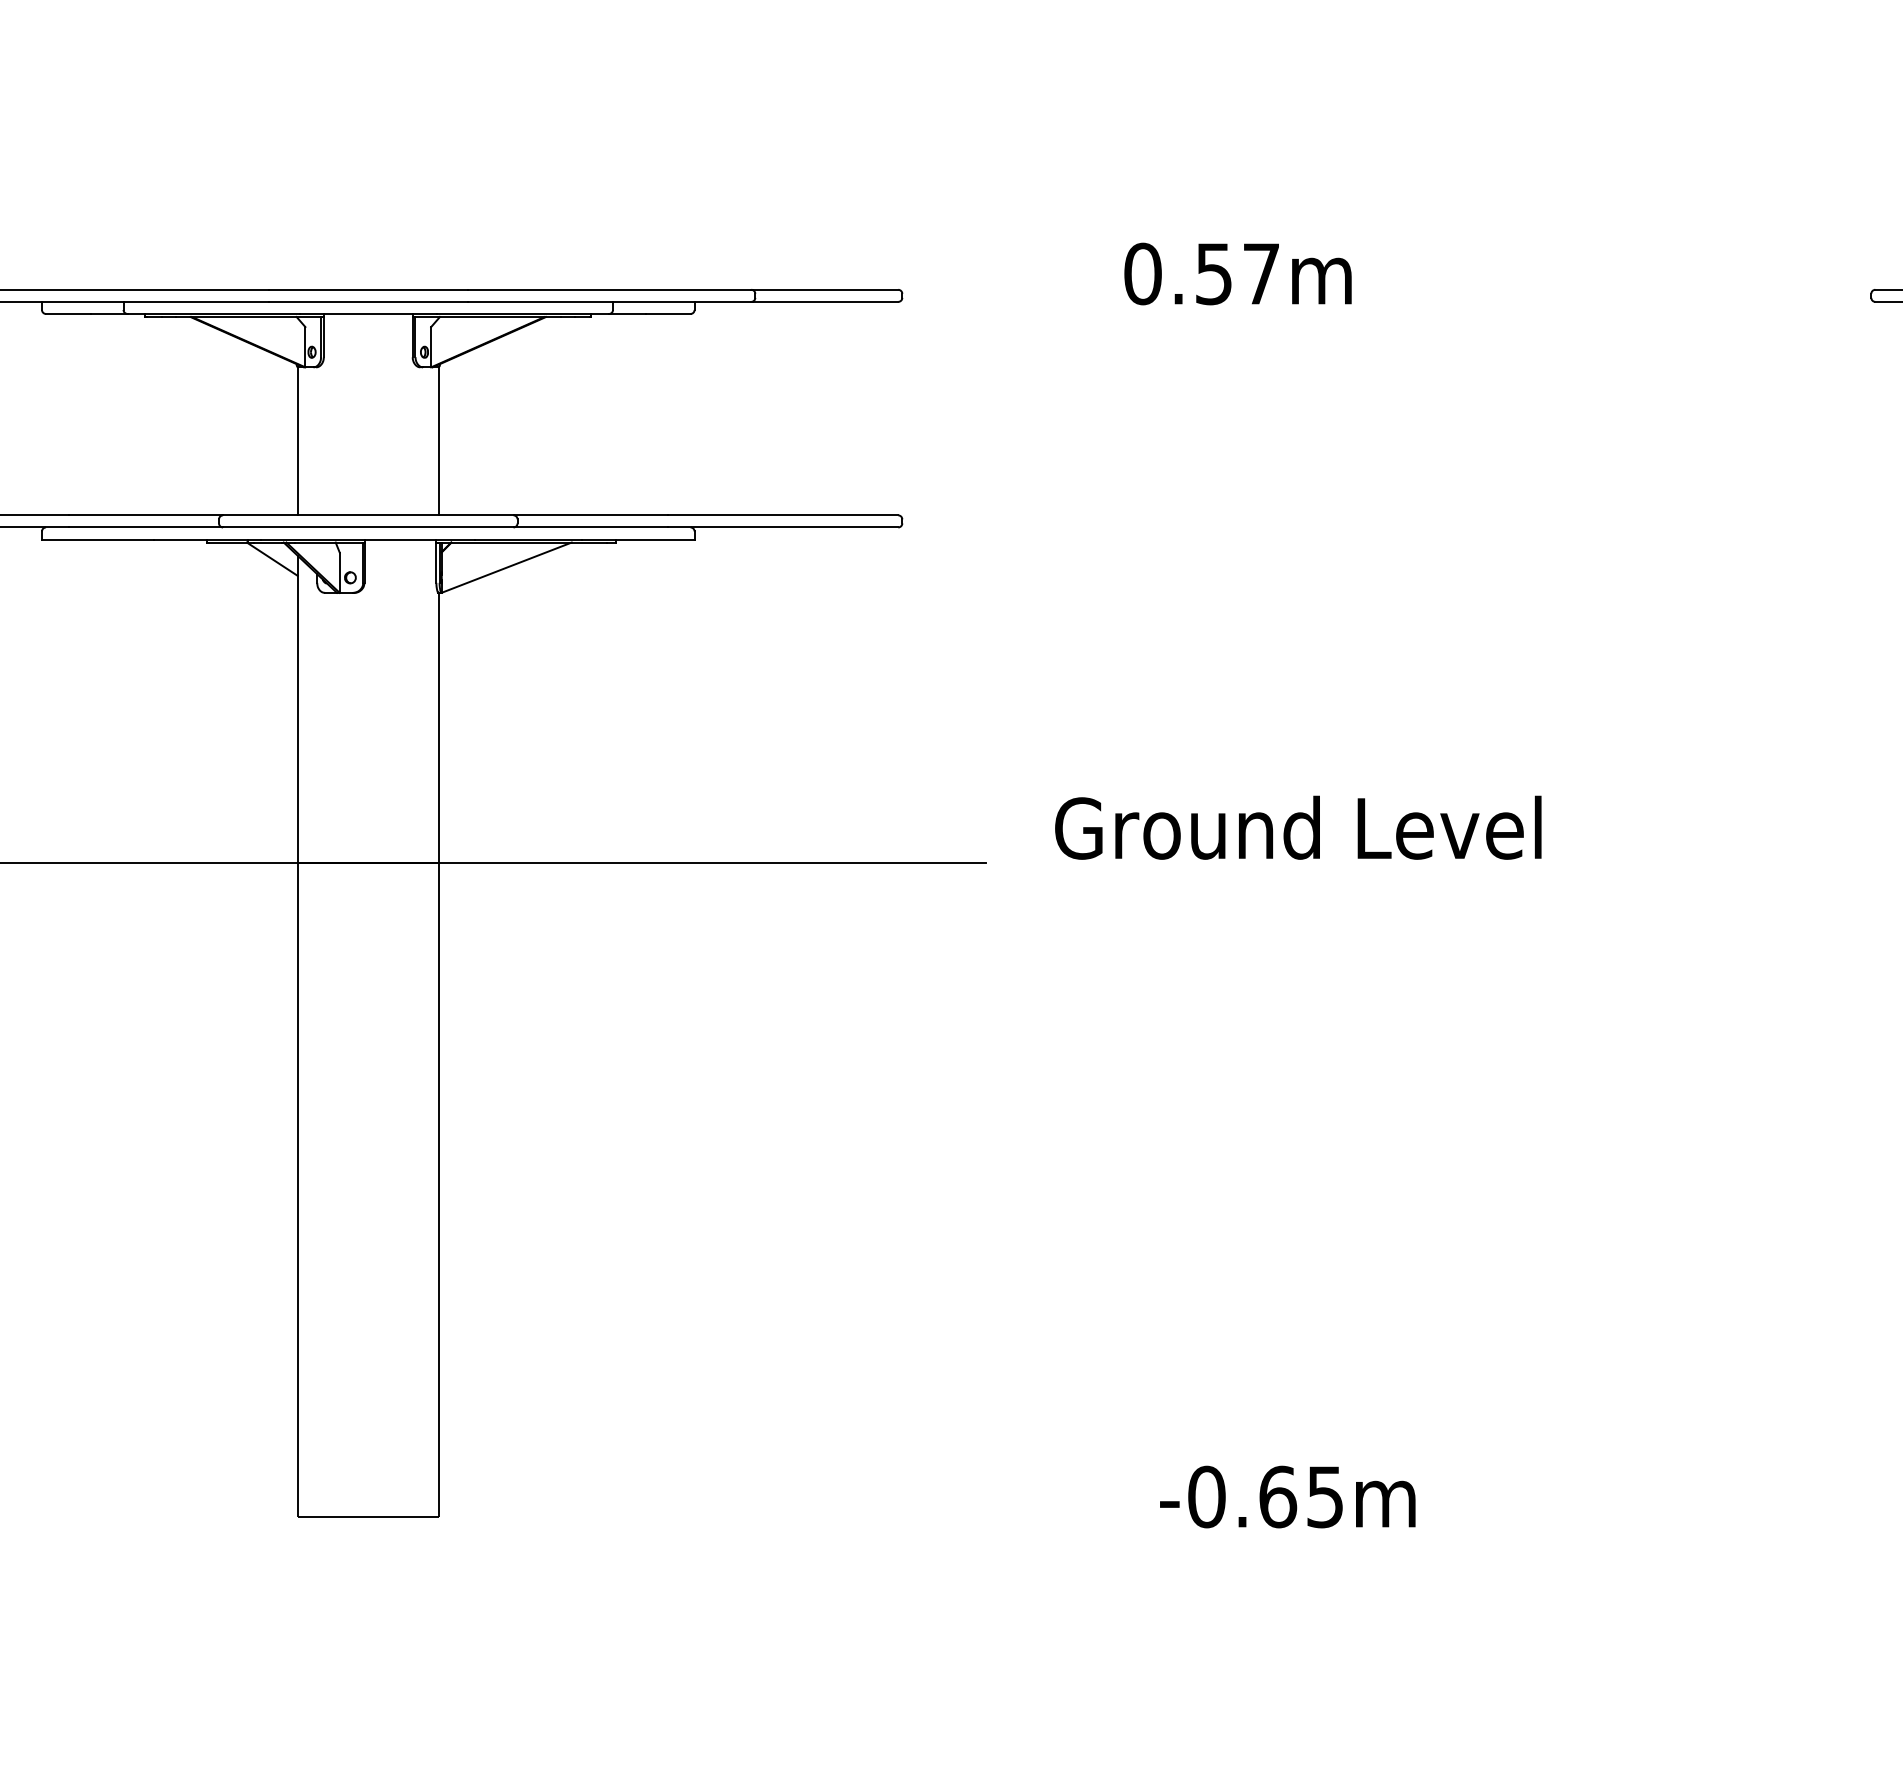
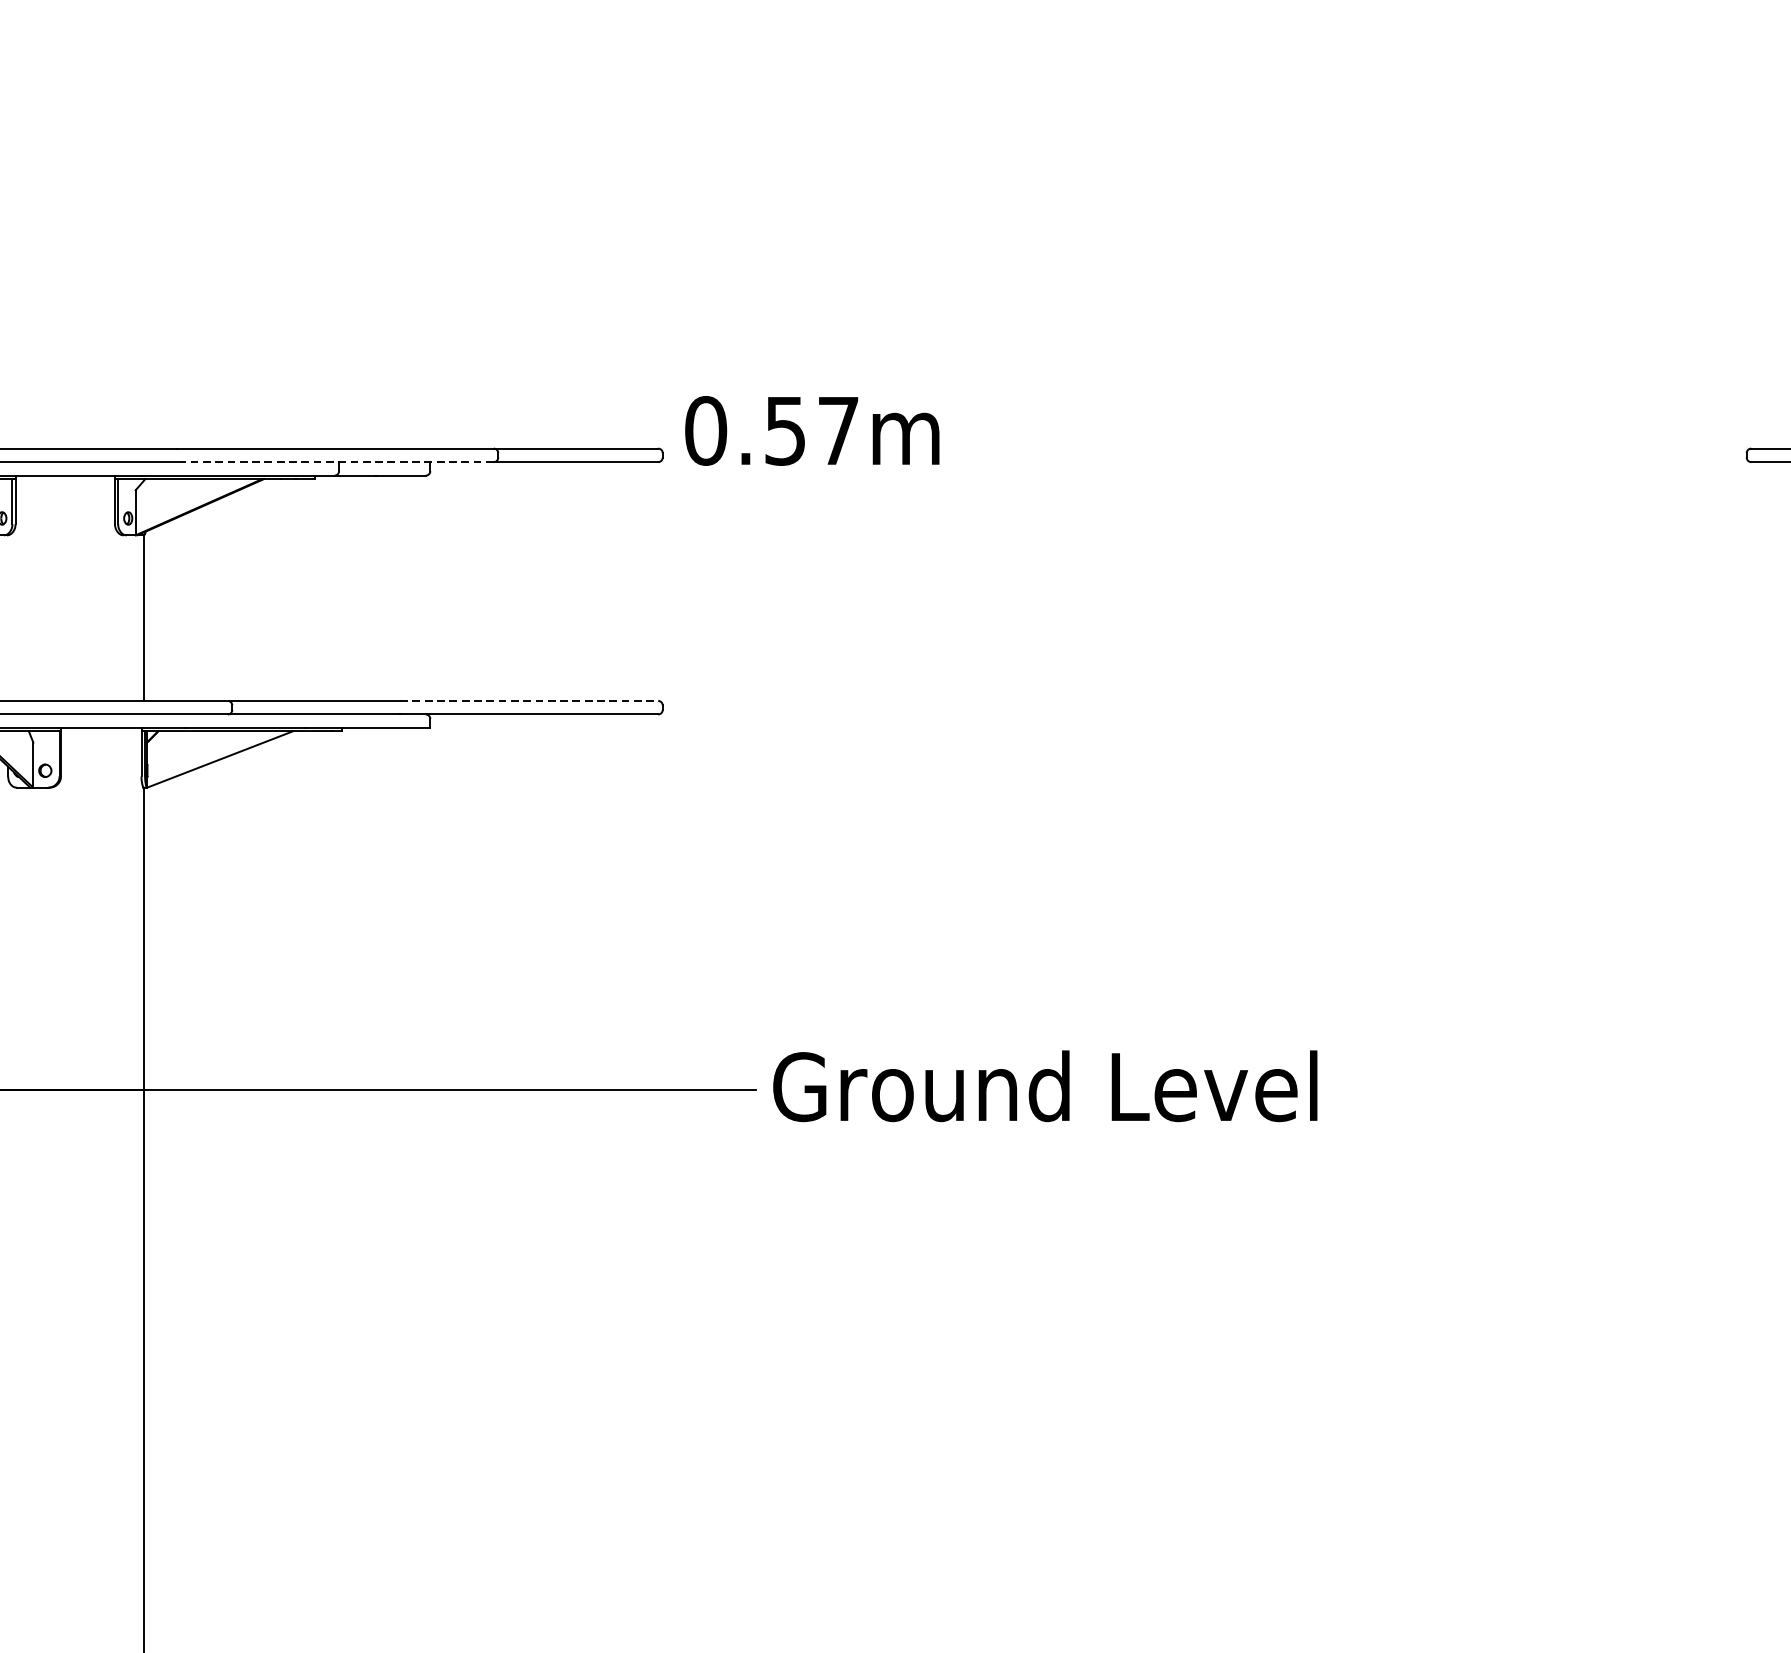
text: (1237, 273) -> (811, 430), moved
line: (609, 301) -> (335, 461), solid -> dashed
line: (783, 515) -> (529, 701), solid -> dashed
text: (1298, 827) -> (1045, 1085), moved

